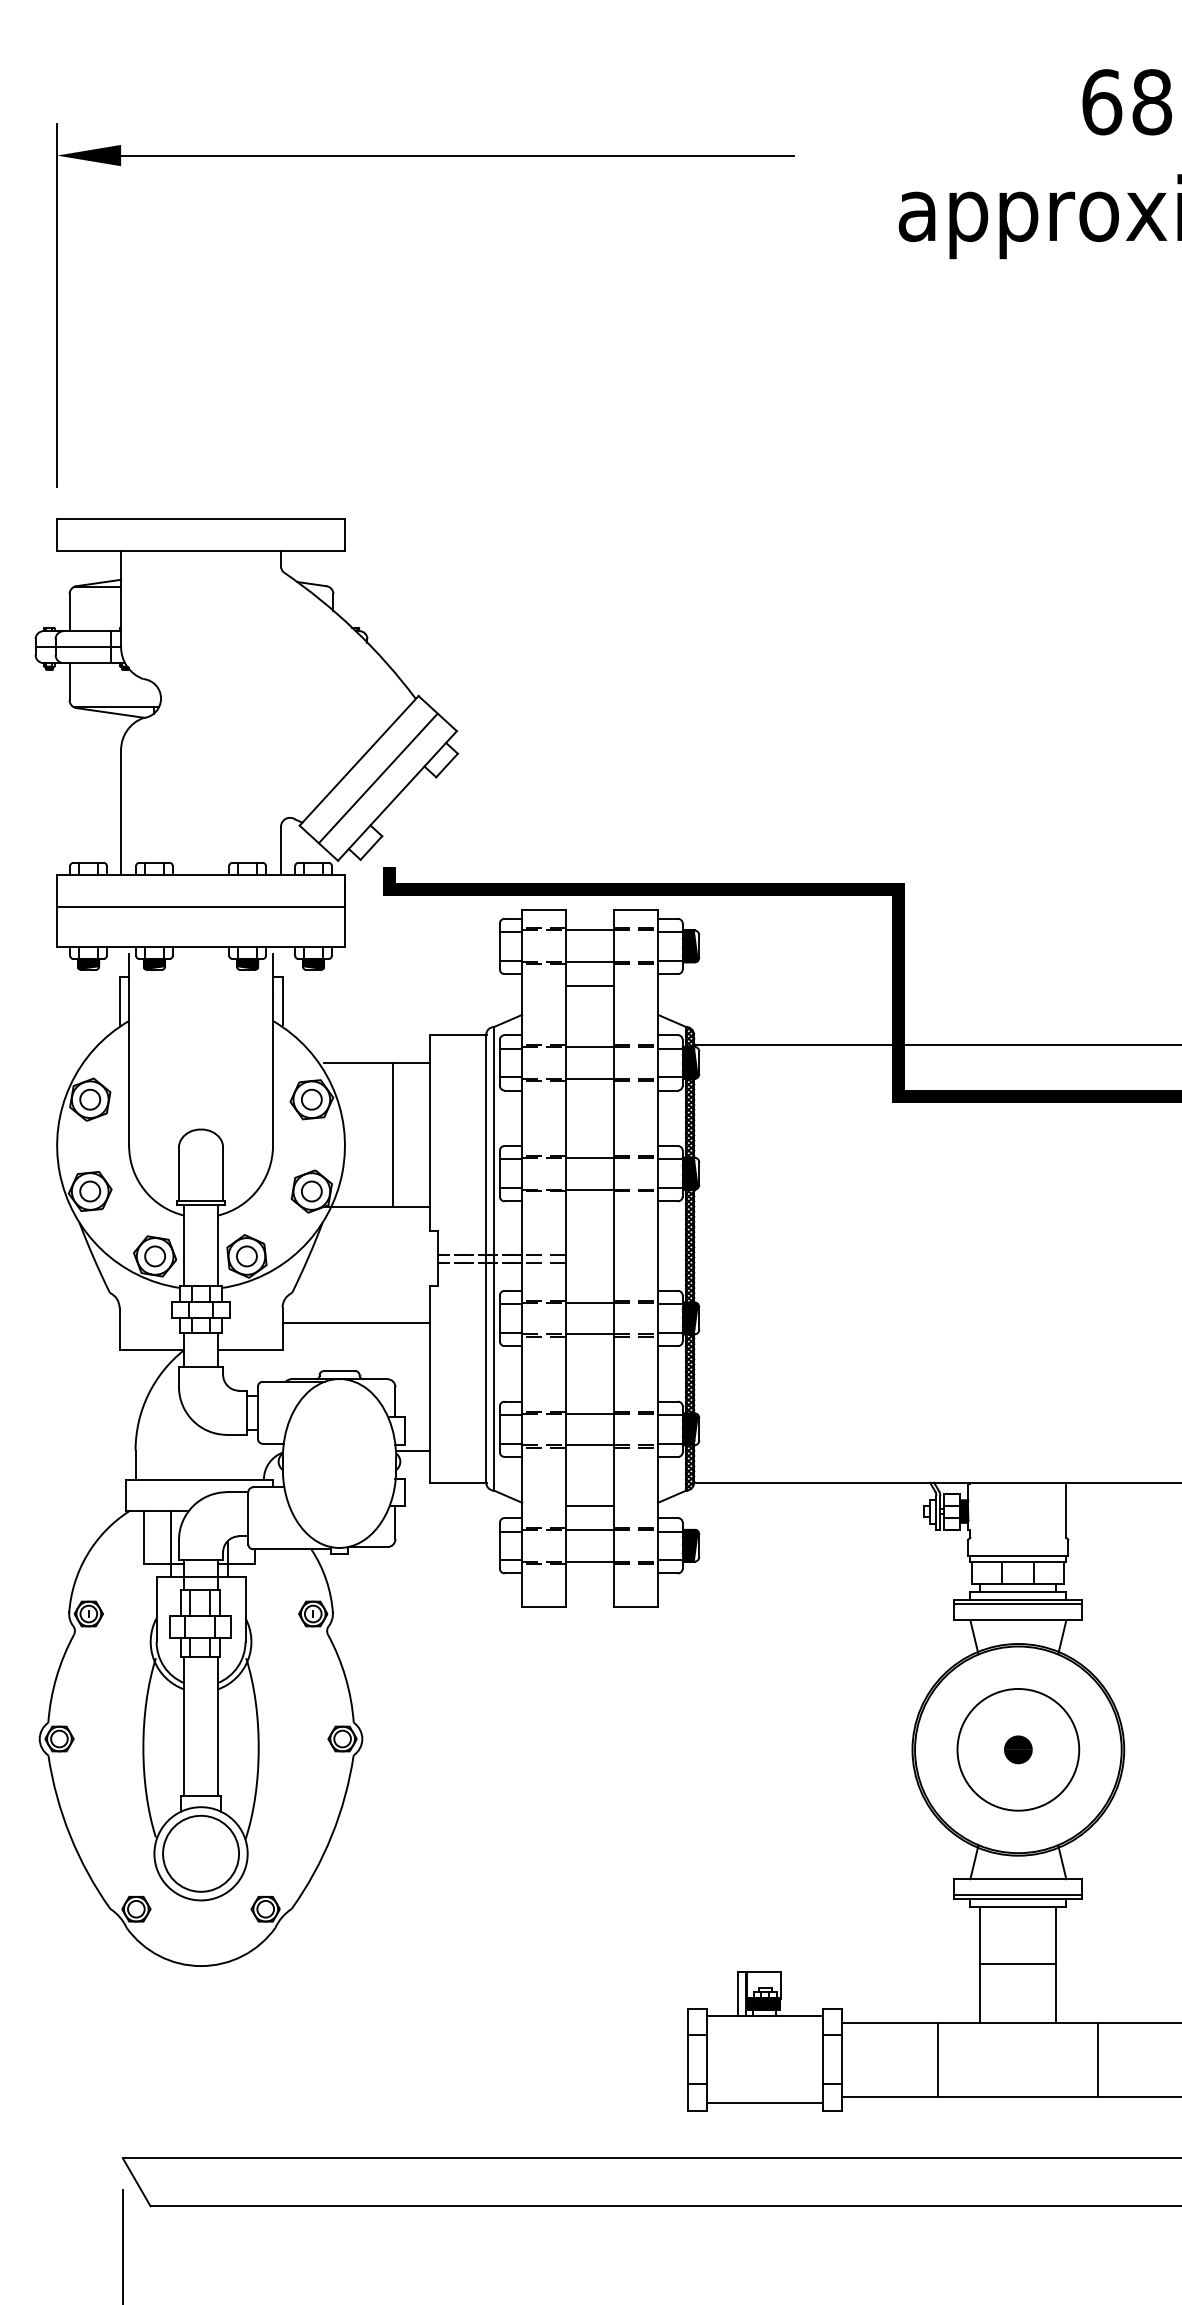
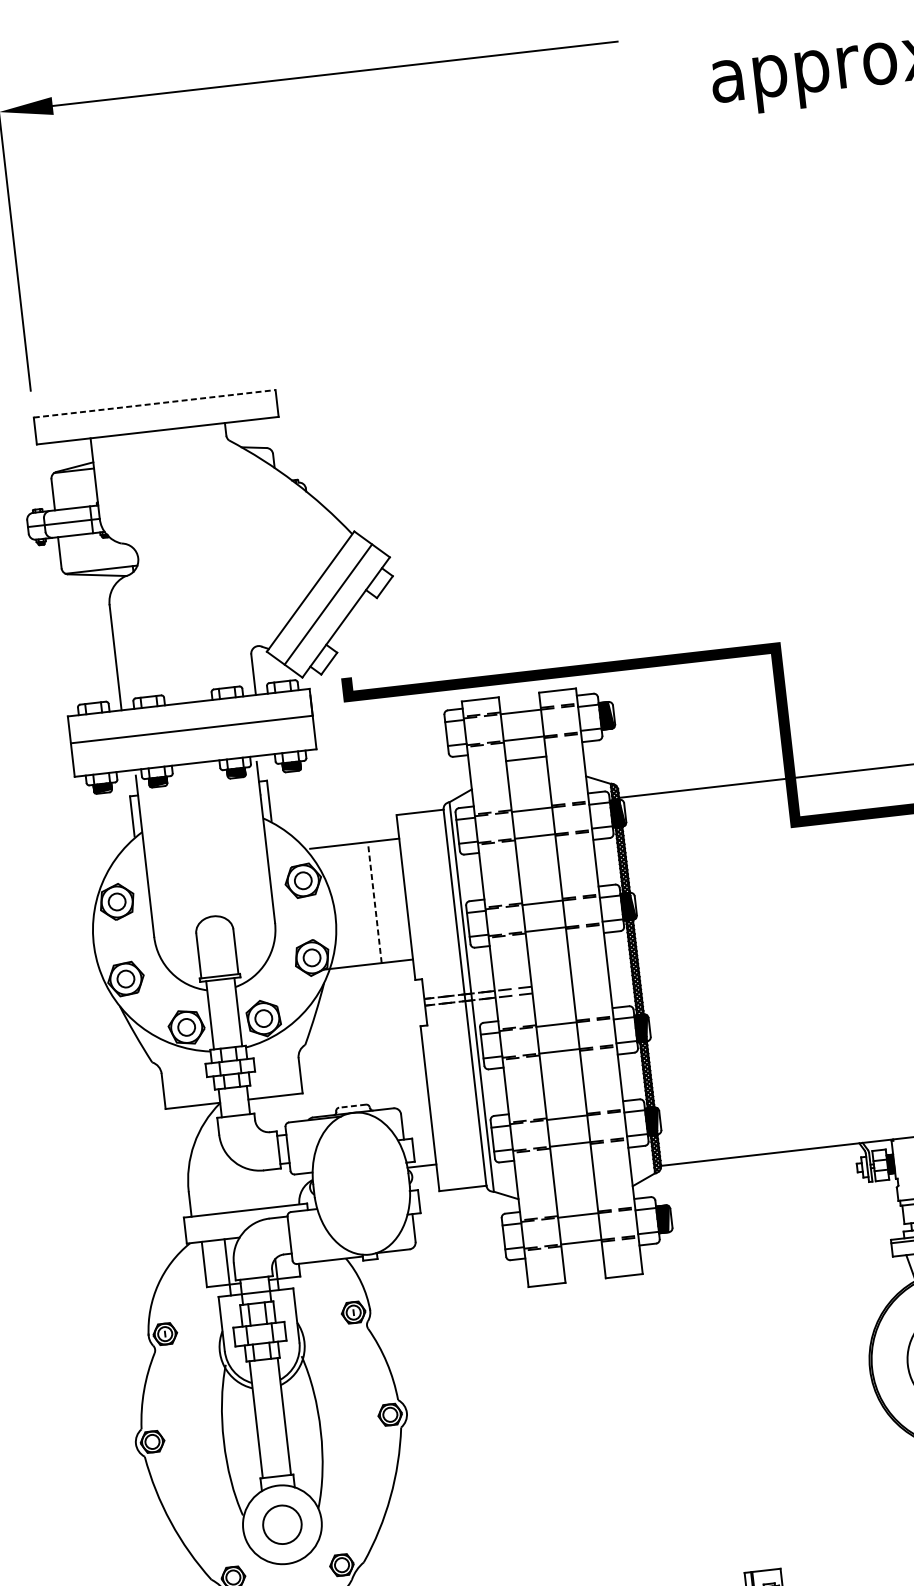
line: (201, 519) -> (155, 403), solid -> dashed
line: (392, 1135) -> (374, 903), solid -> dashed
line: (356, 1322) -> (362, 1063), removed
line: (339, 1371) -> (352, 1106), solid -> dashed
line: (590, 1505) -> (576, 1194), removed
circle: (201, 1853) -> (282, 1524), size x0.6

